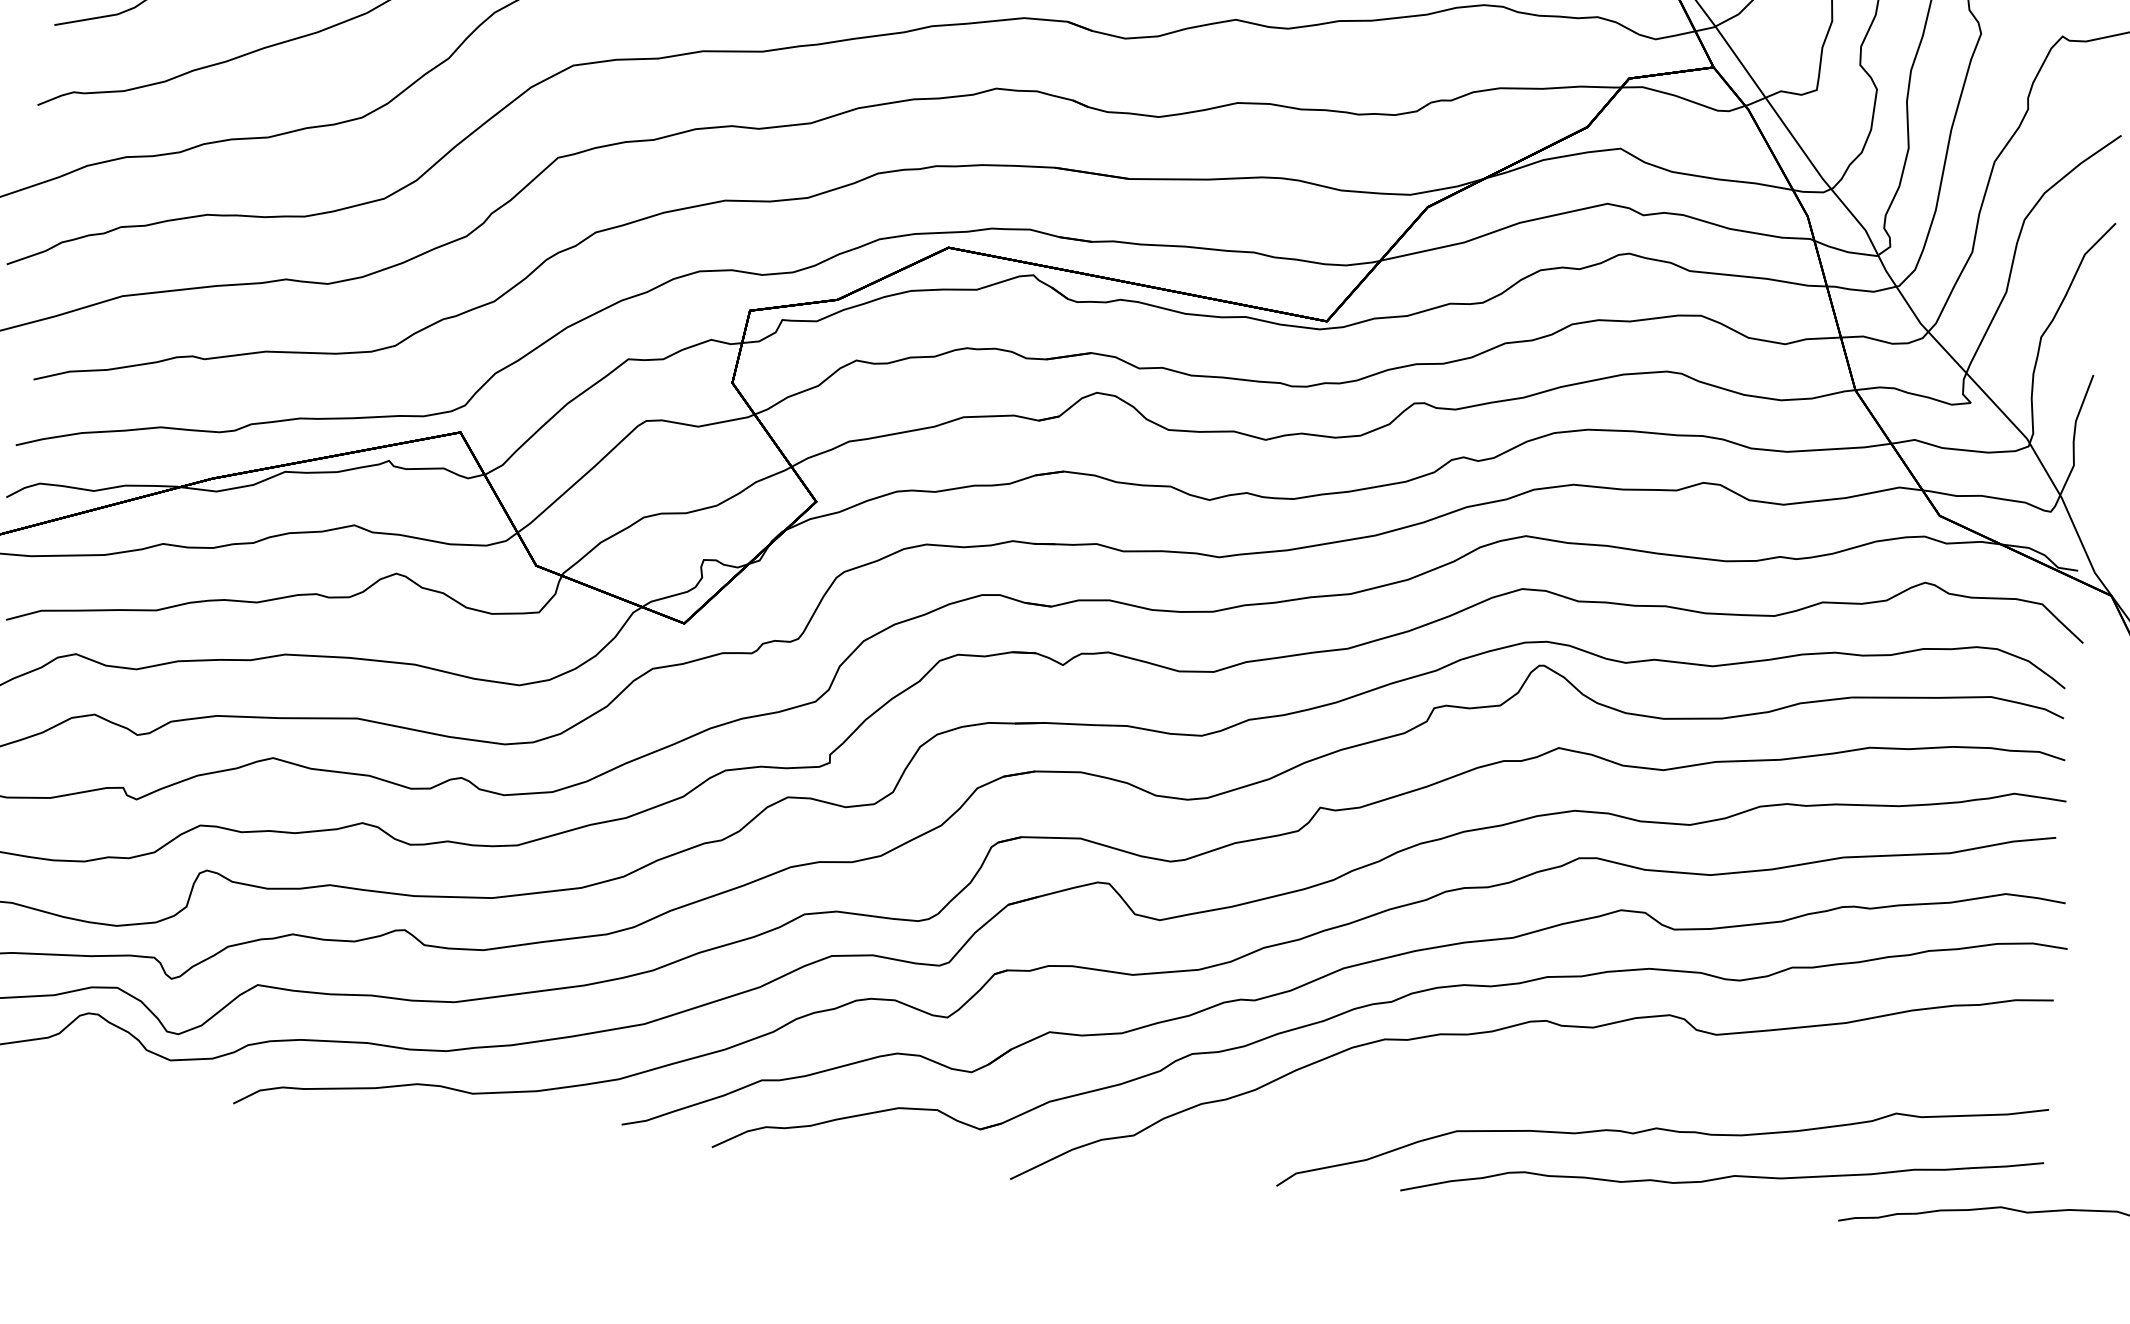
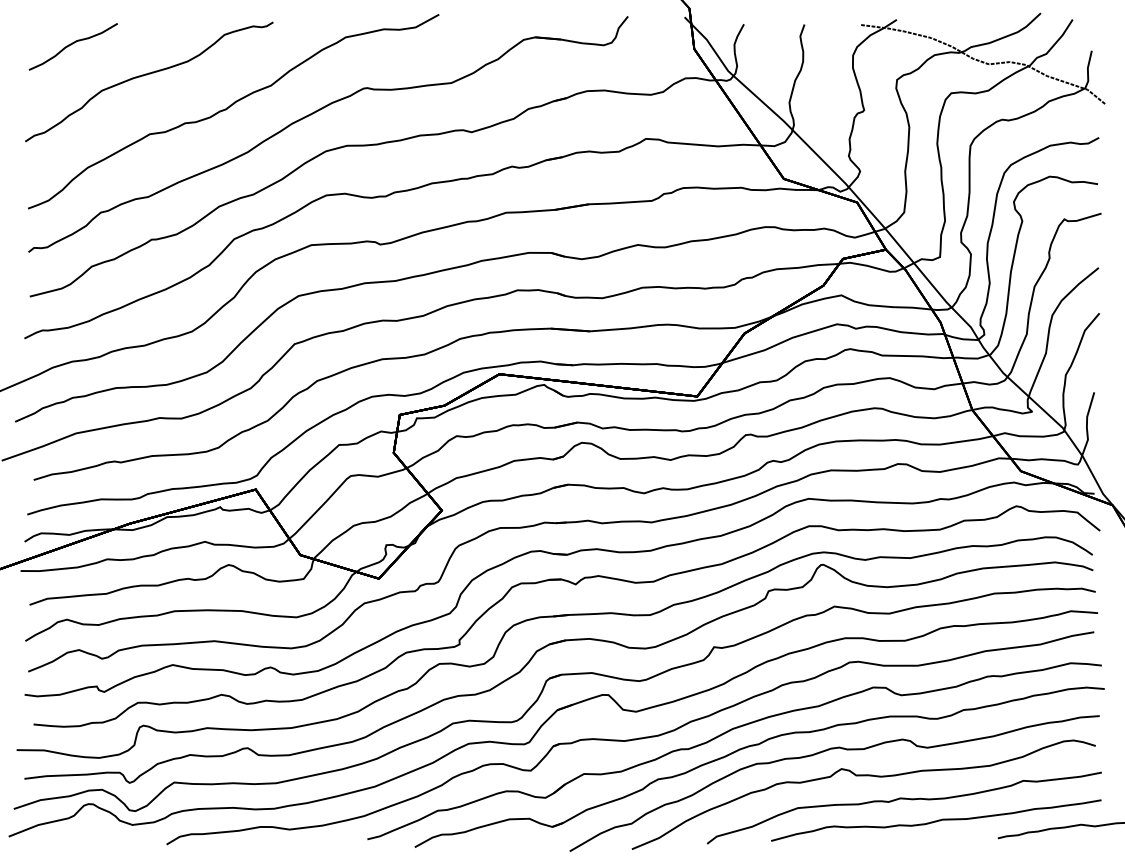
curve: (1588, 1080) -> (863, 776), added

